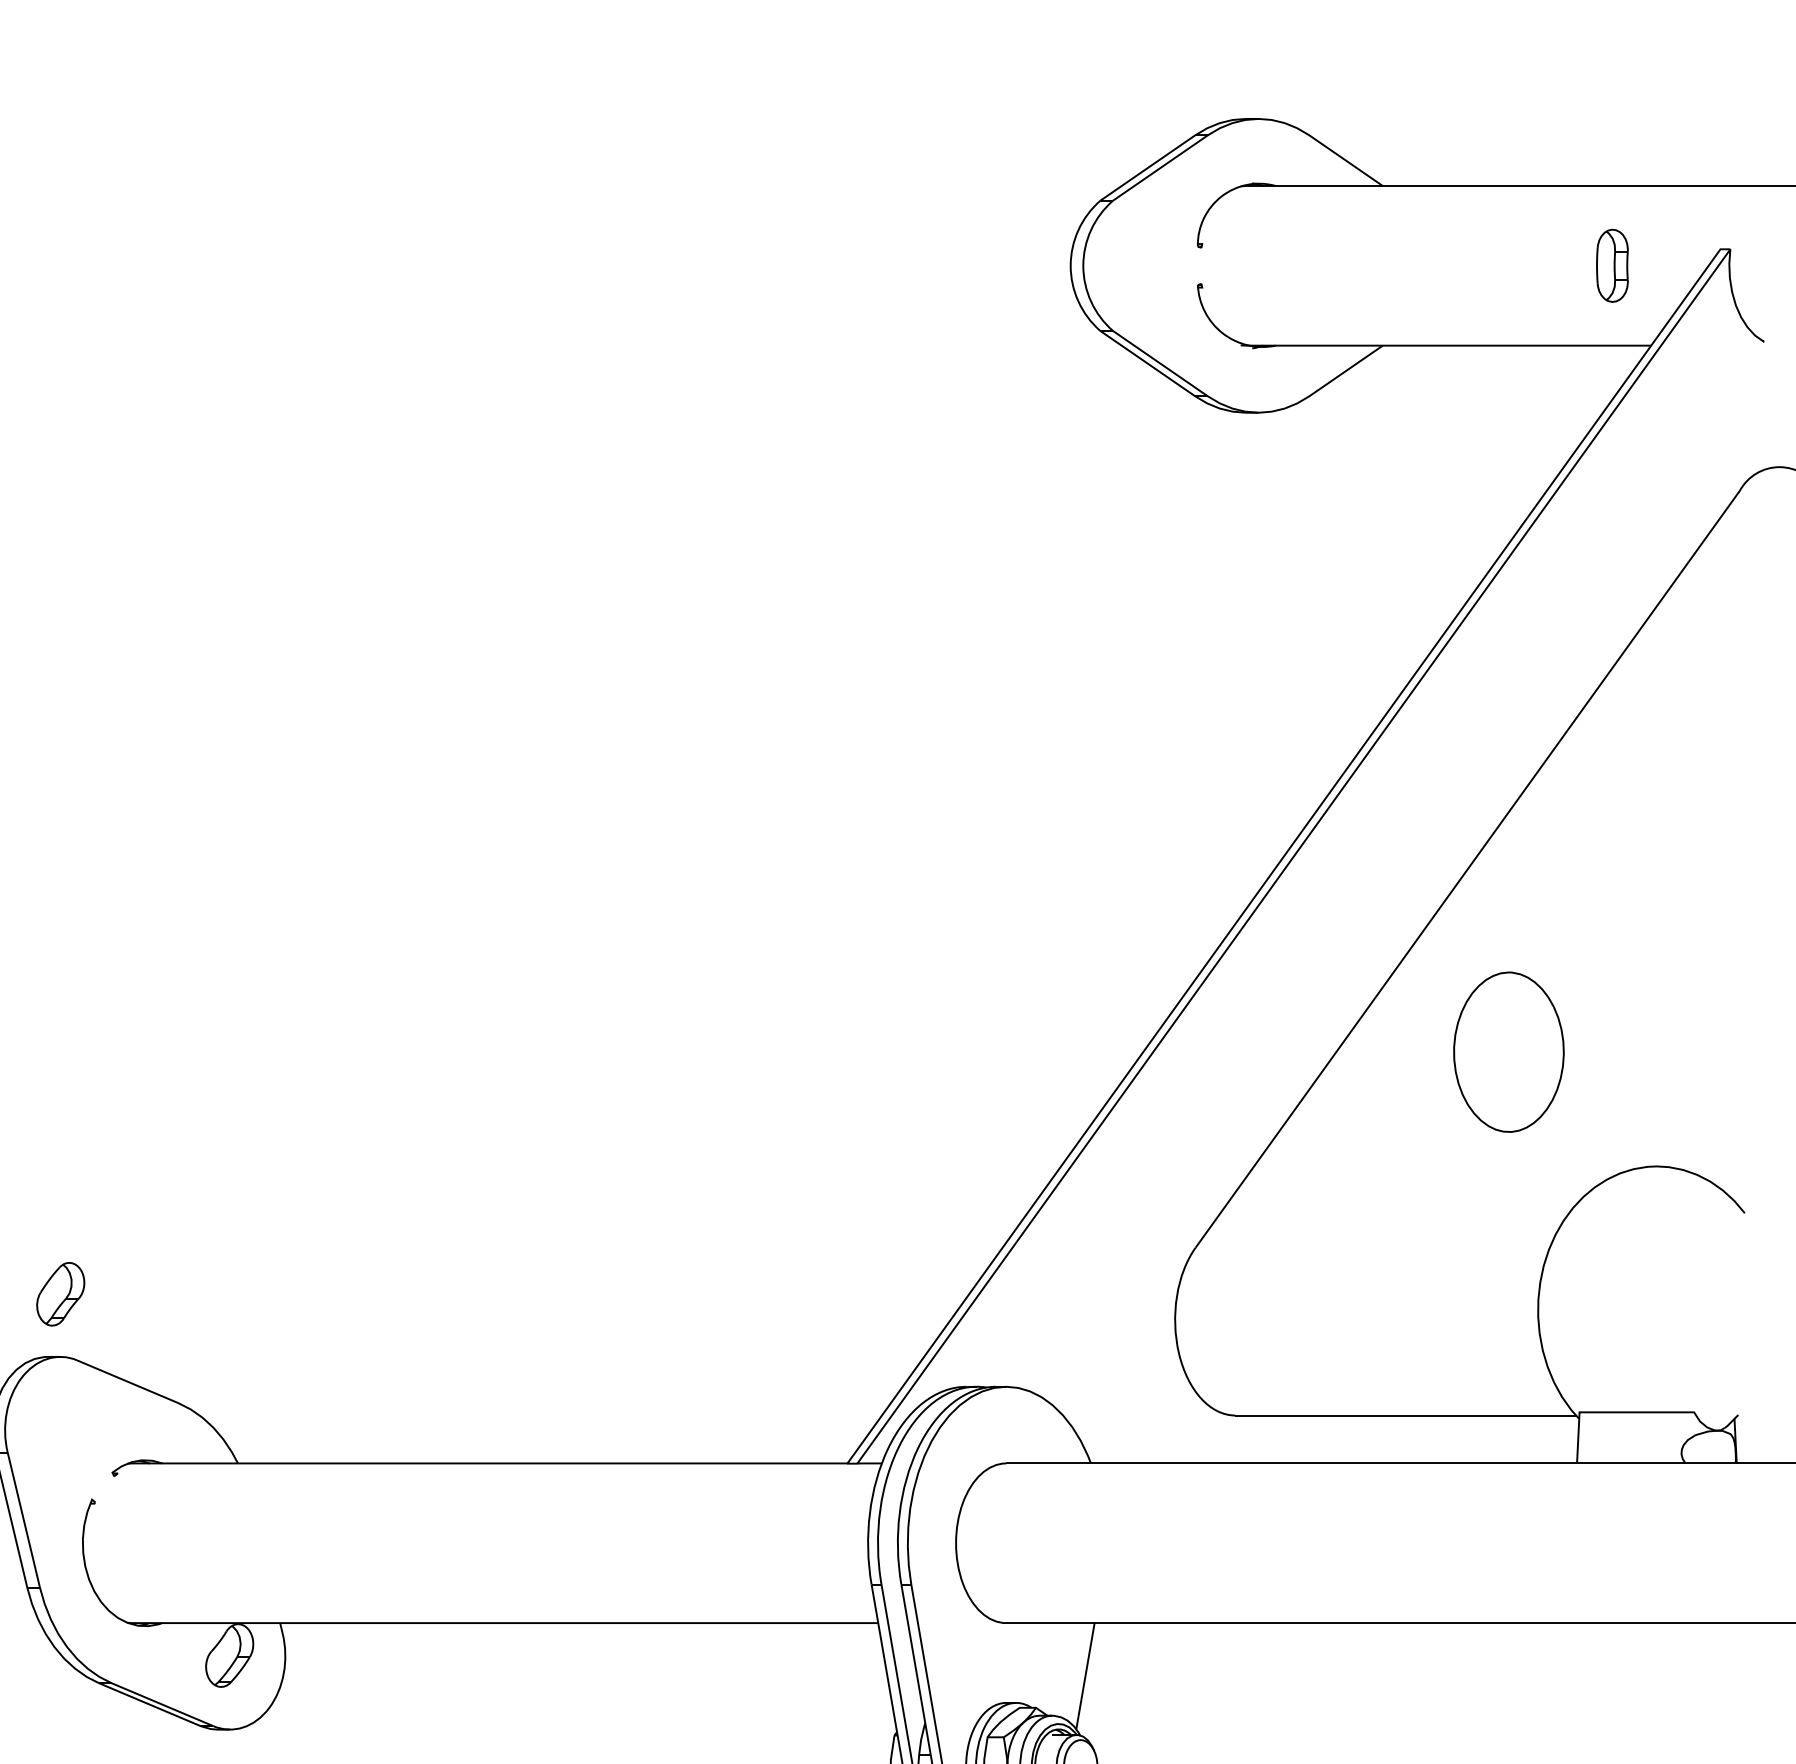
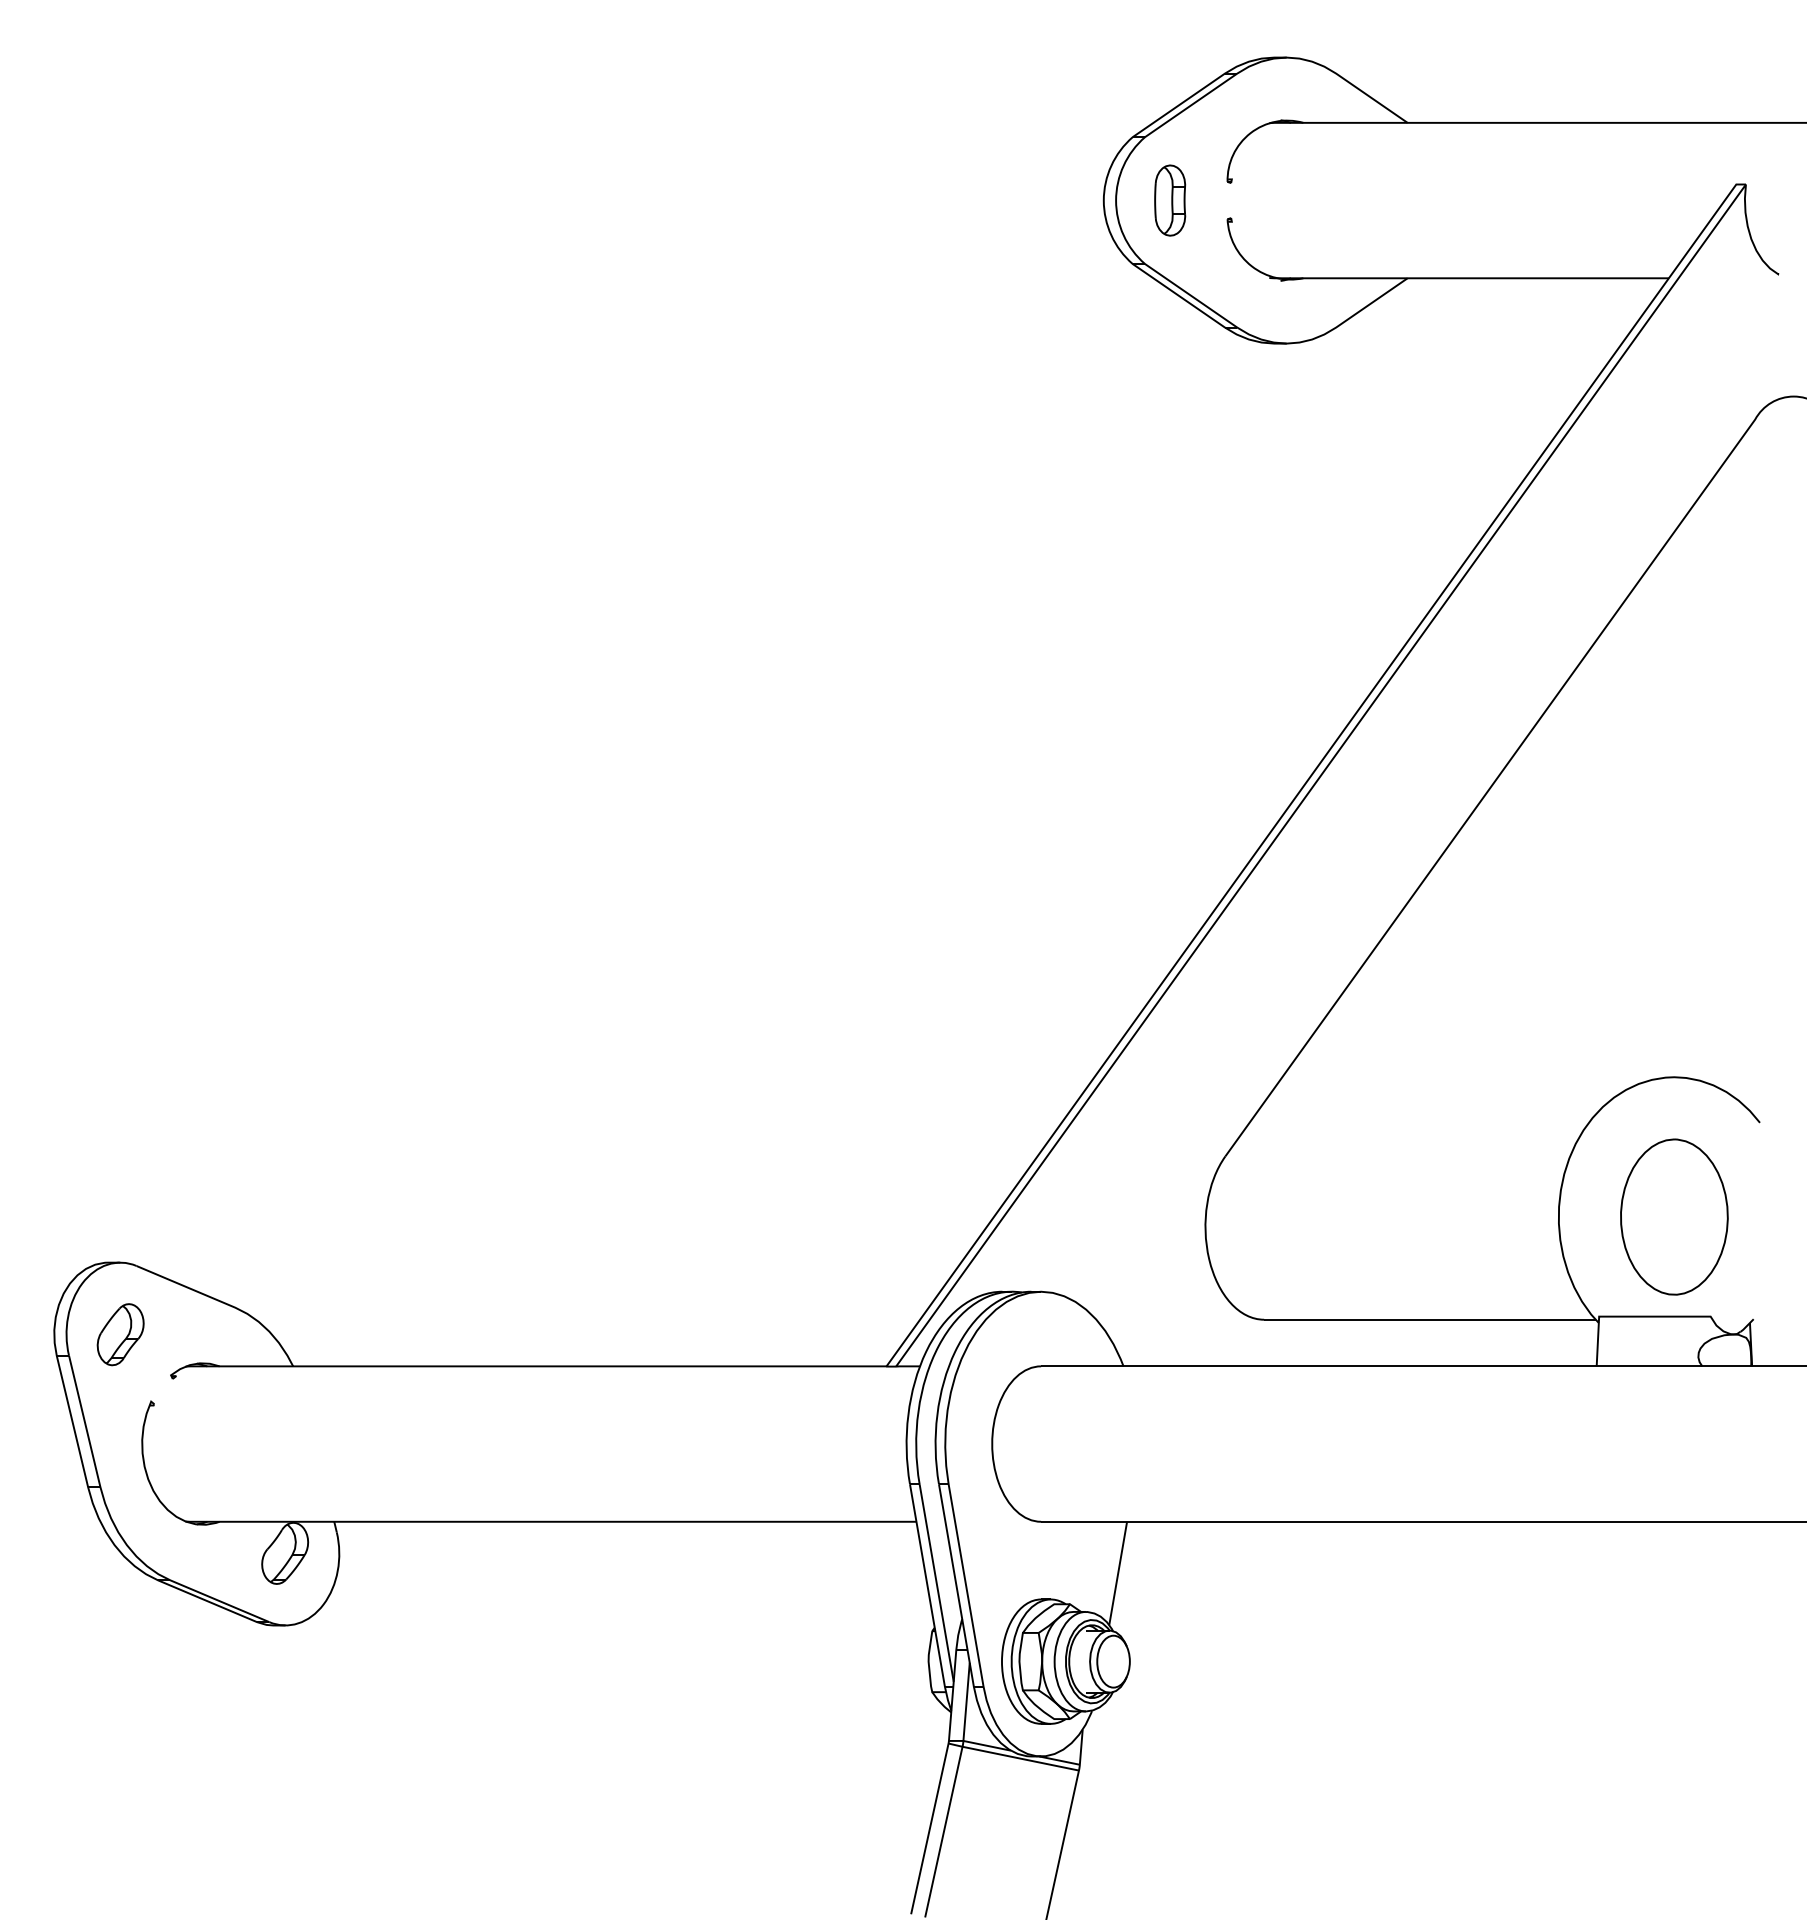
part: (1612, 265) -> (1170, 200), moved
part: (1509, 1051) -> (1674, 1216), moved
part: (60, 1294) -> (120, 1334), moved

